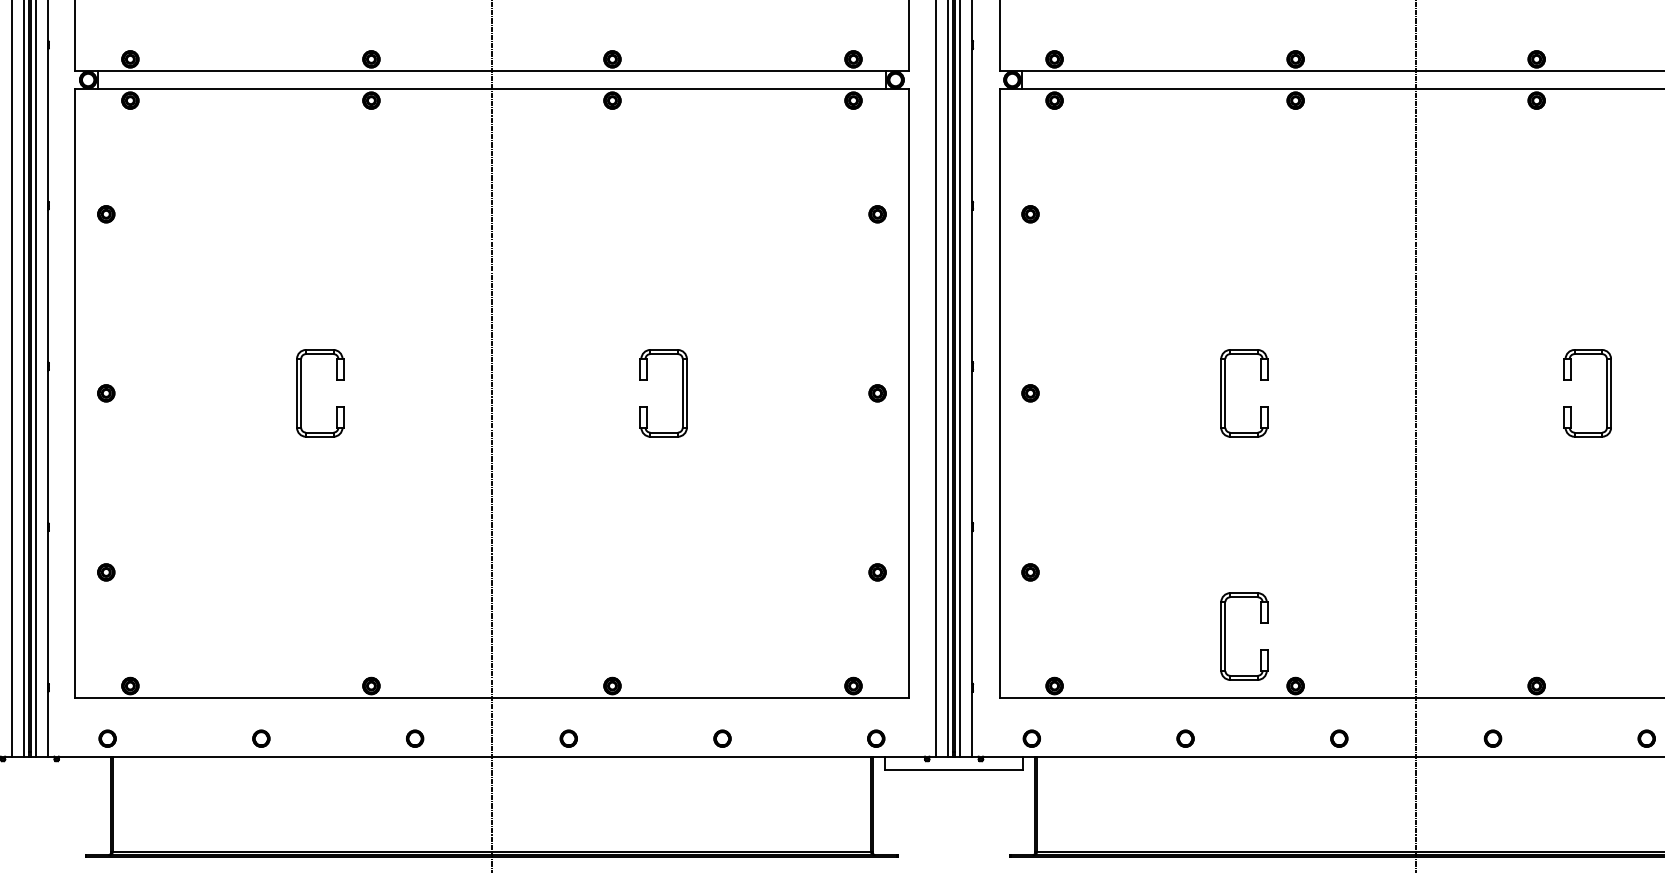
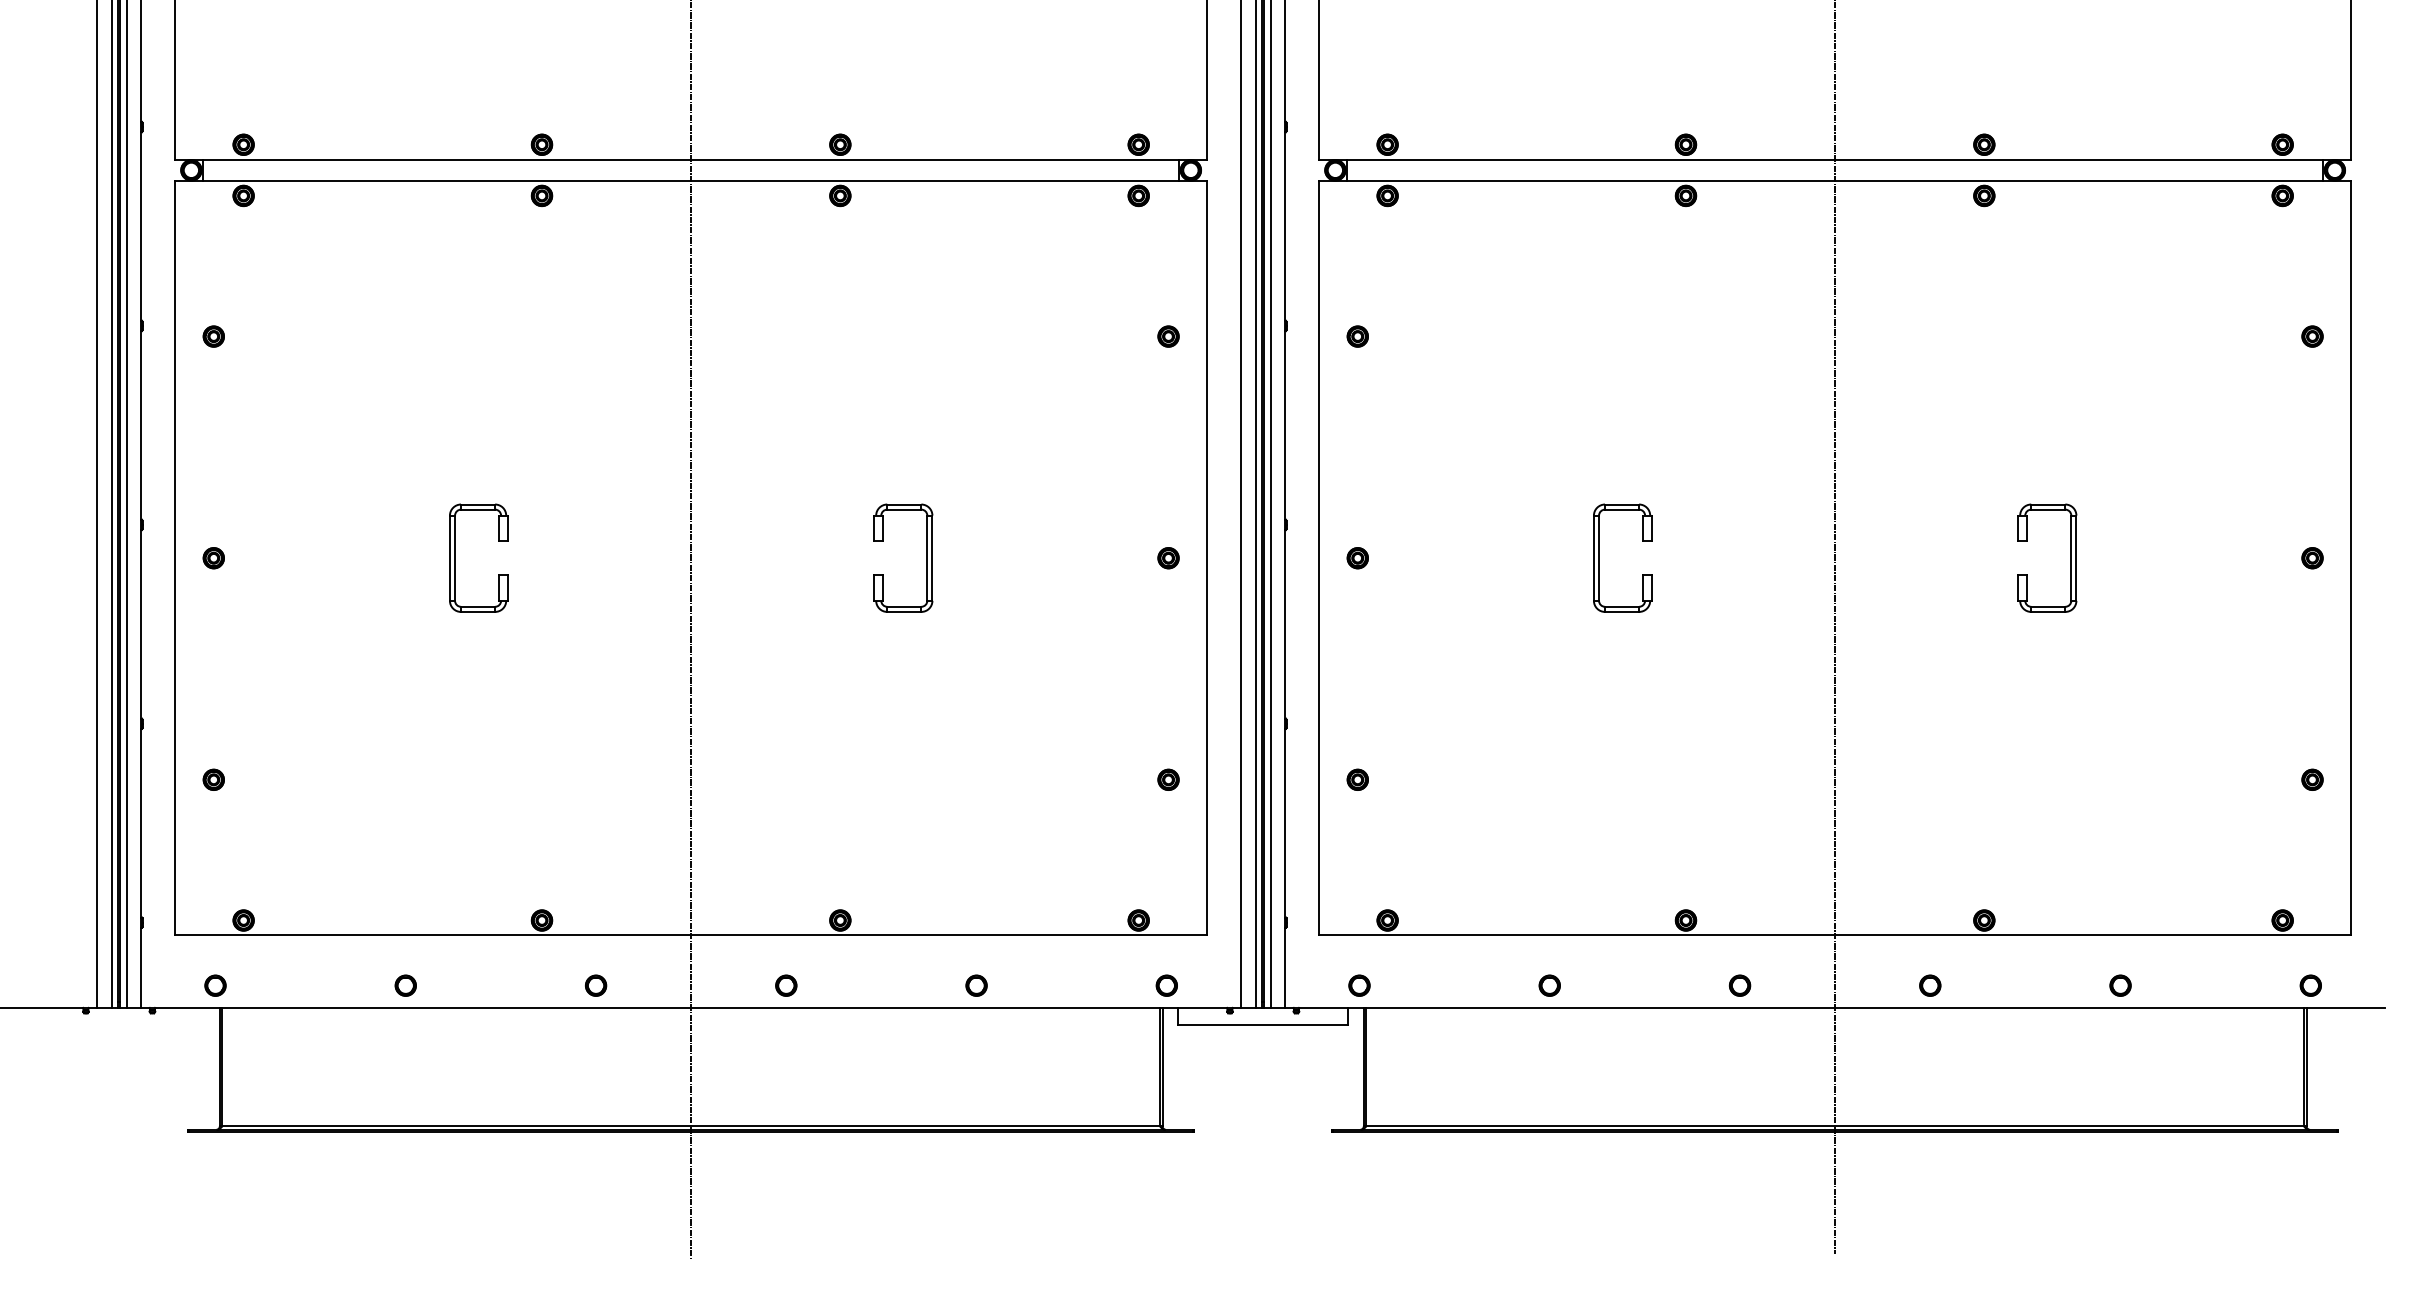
part: (1225, 635) -> (1599, 858), removed

